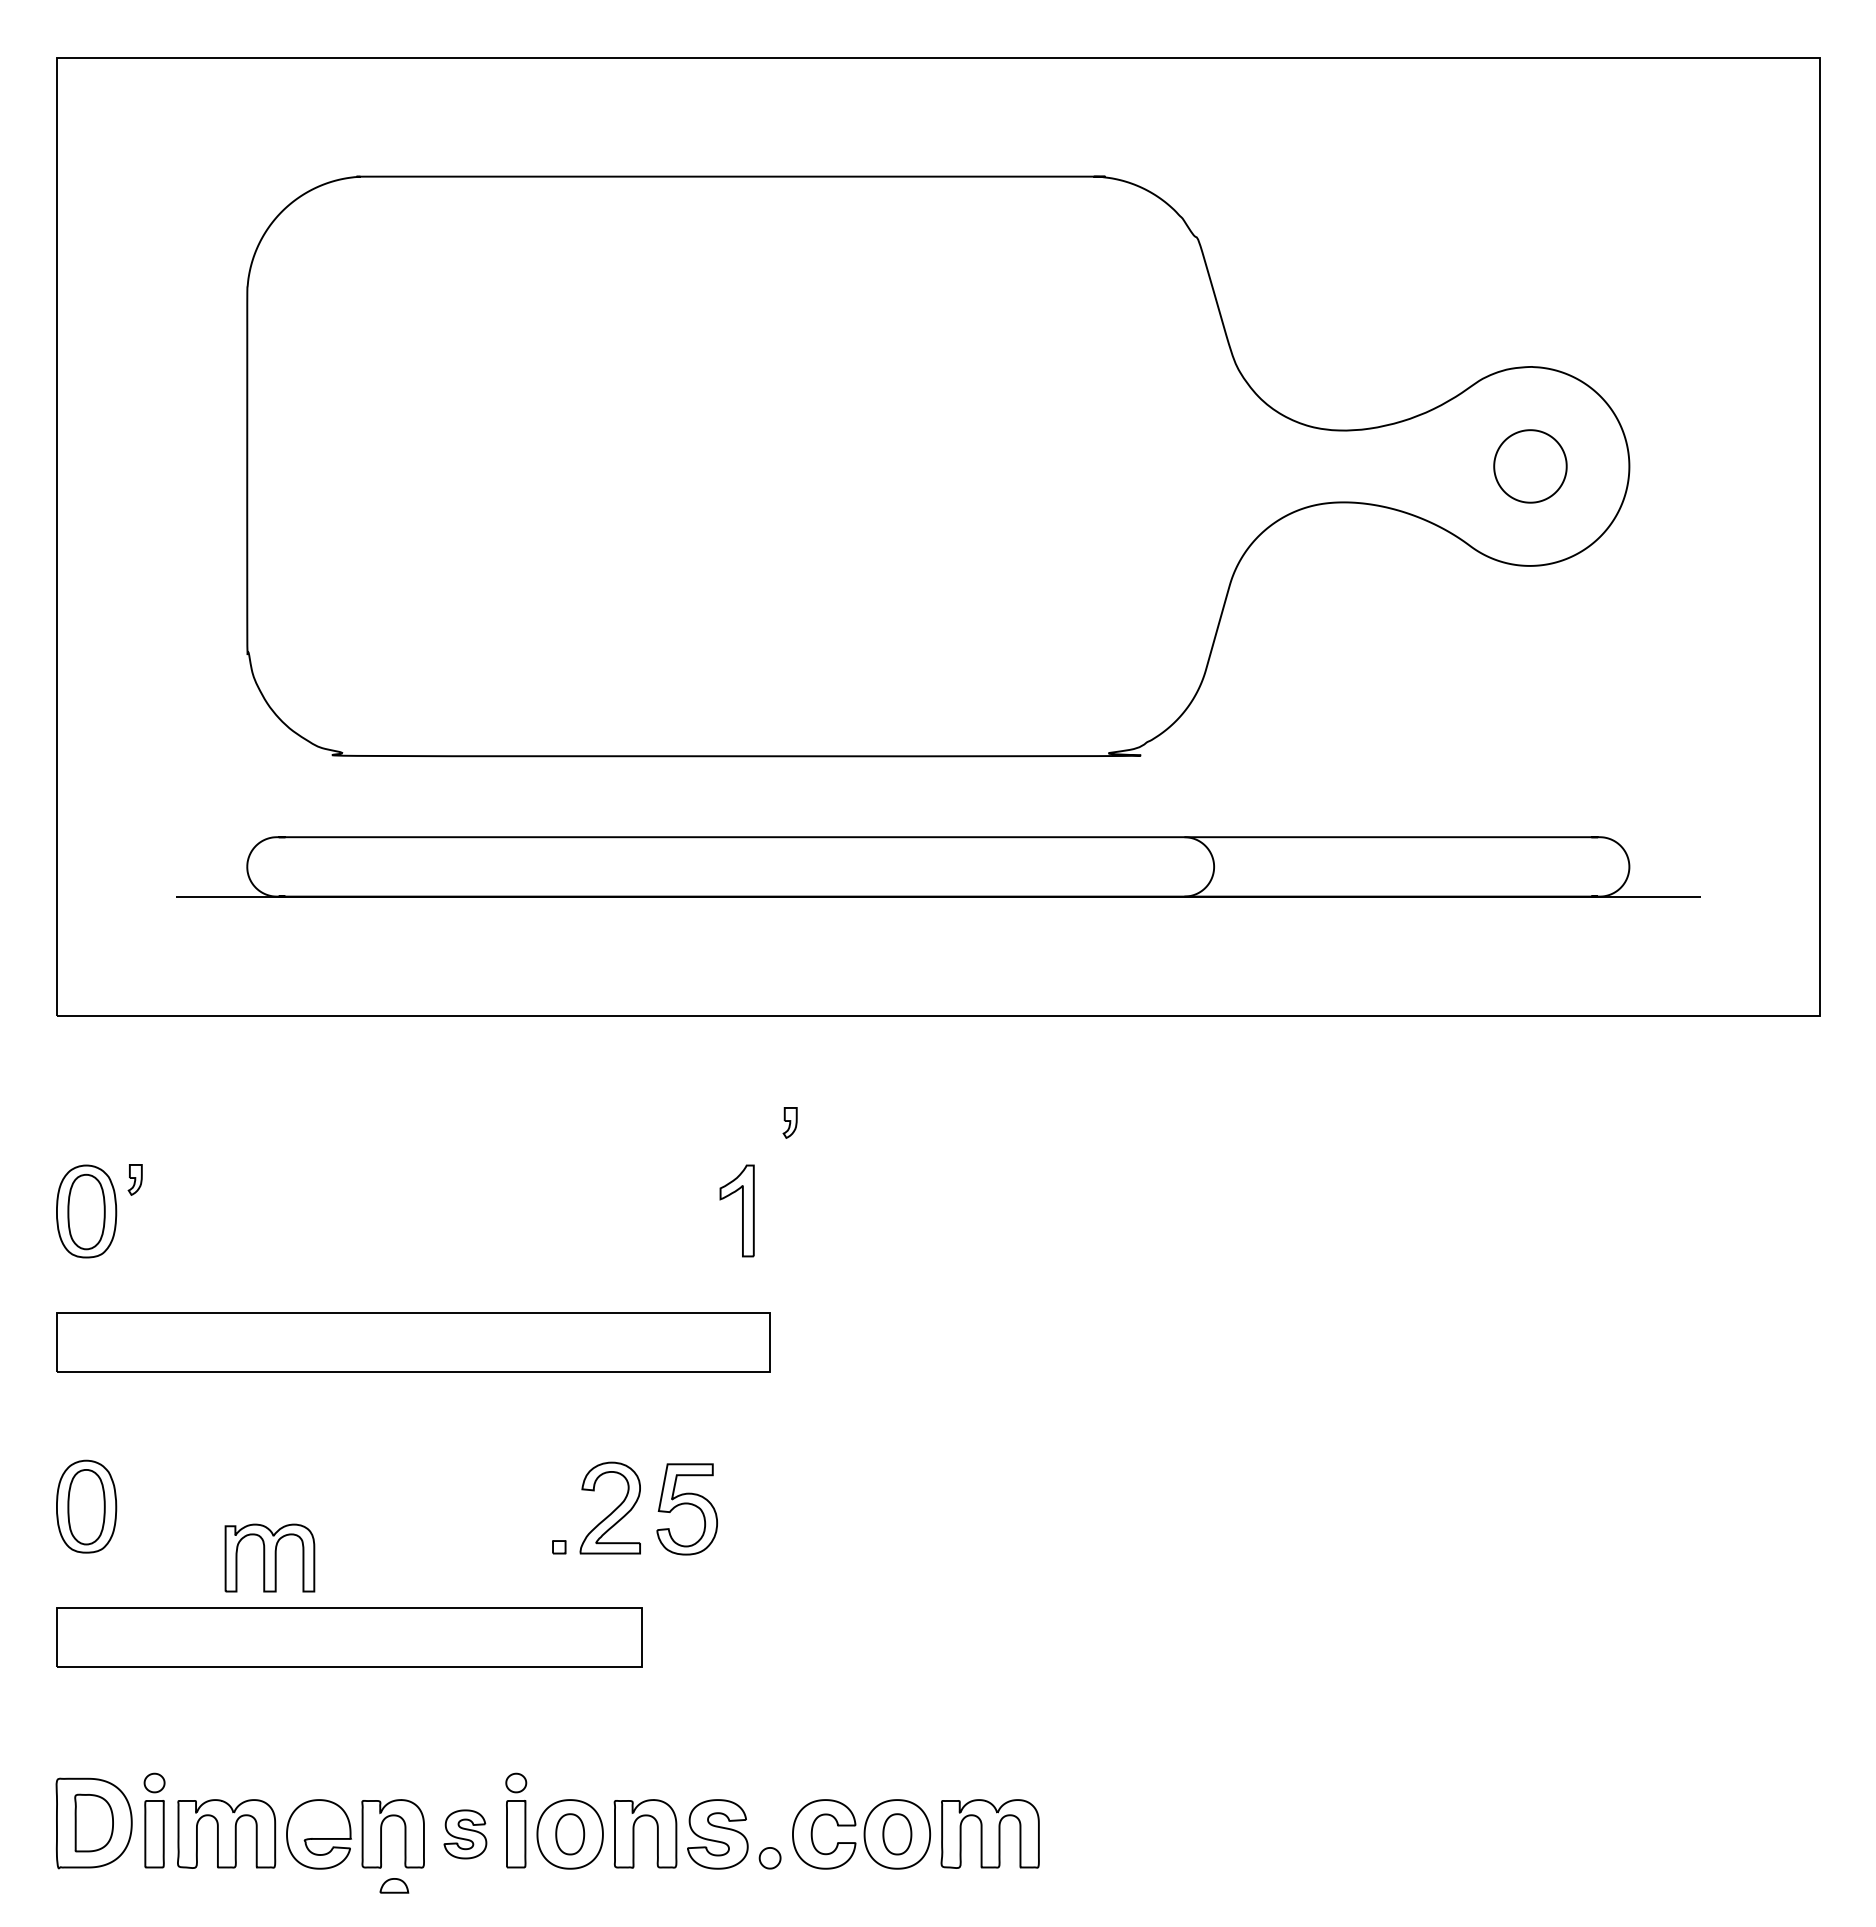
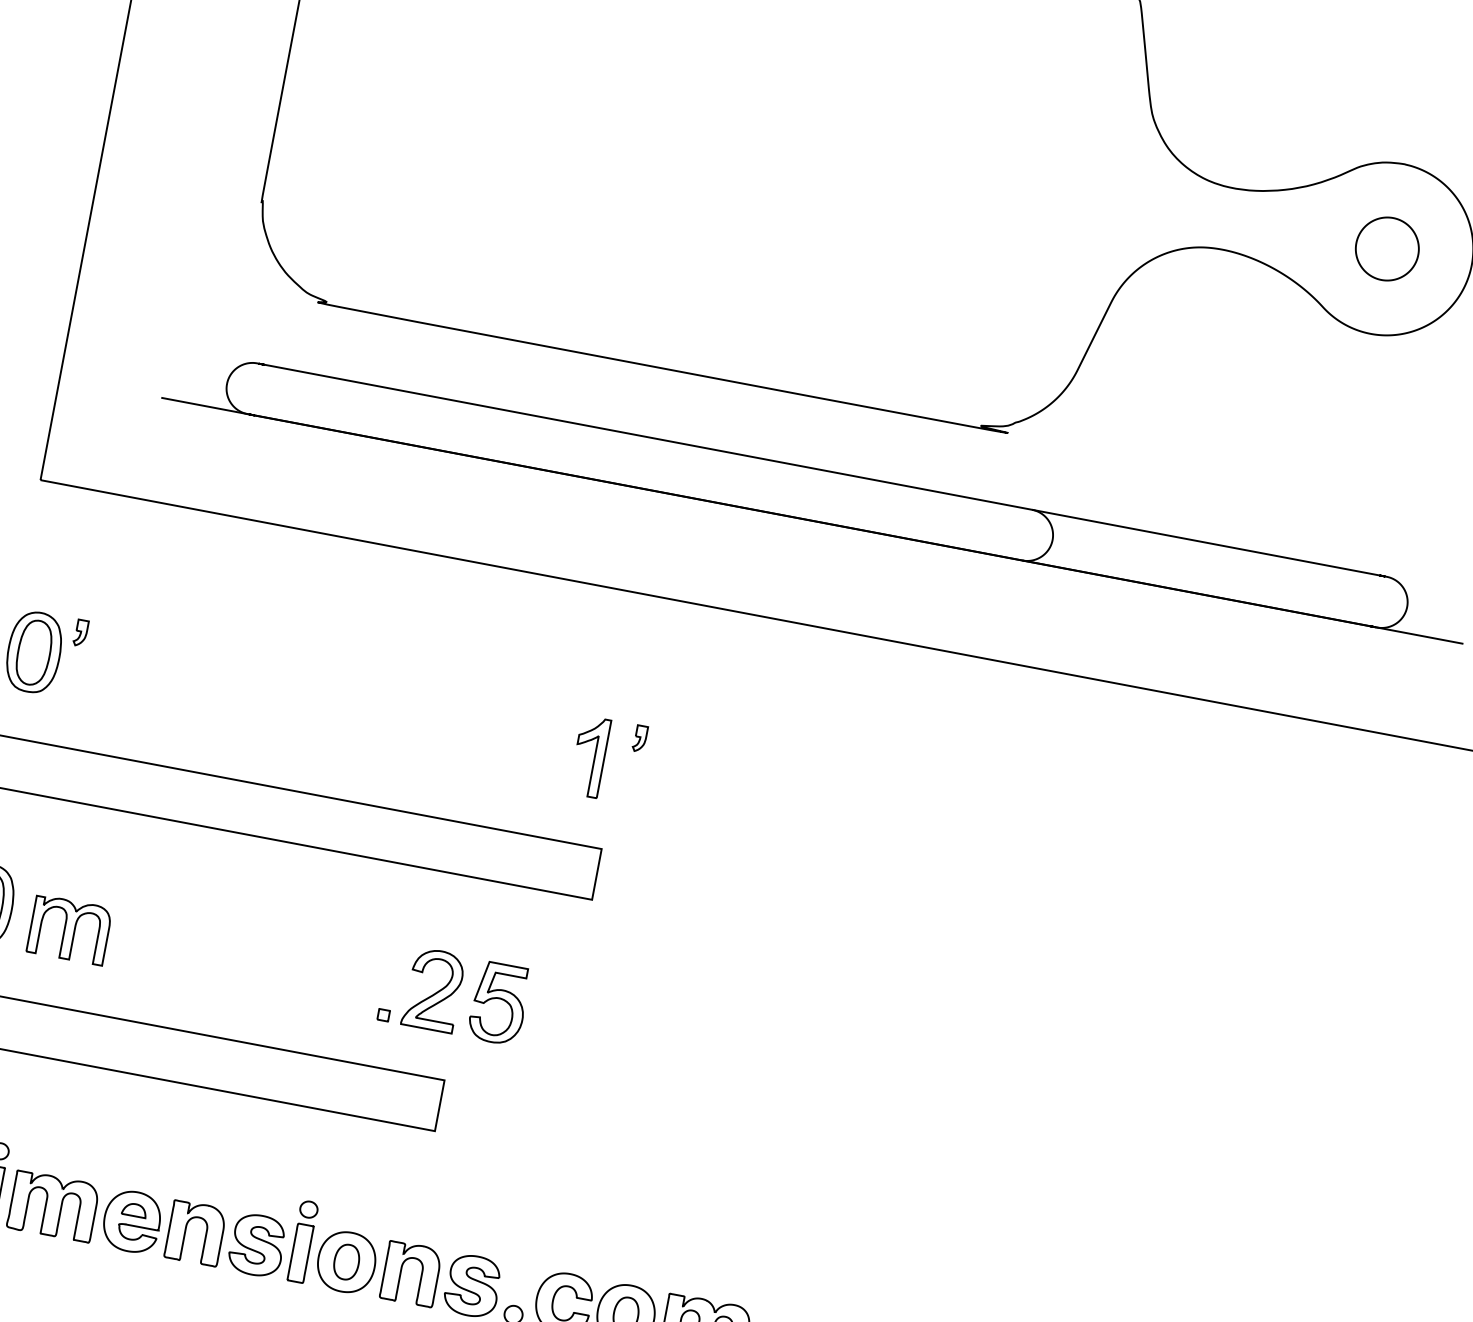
part: (789, 1122) -> (639, 738), moved
part: (269, 1557) -> (69, 929), moved
part: (465, 1834) -> (257, 1245), size x1.43
part: (394, 1885) -> (134, 1209), moved

